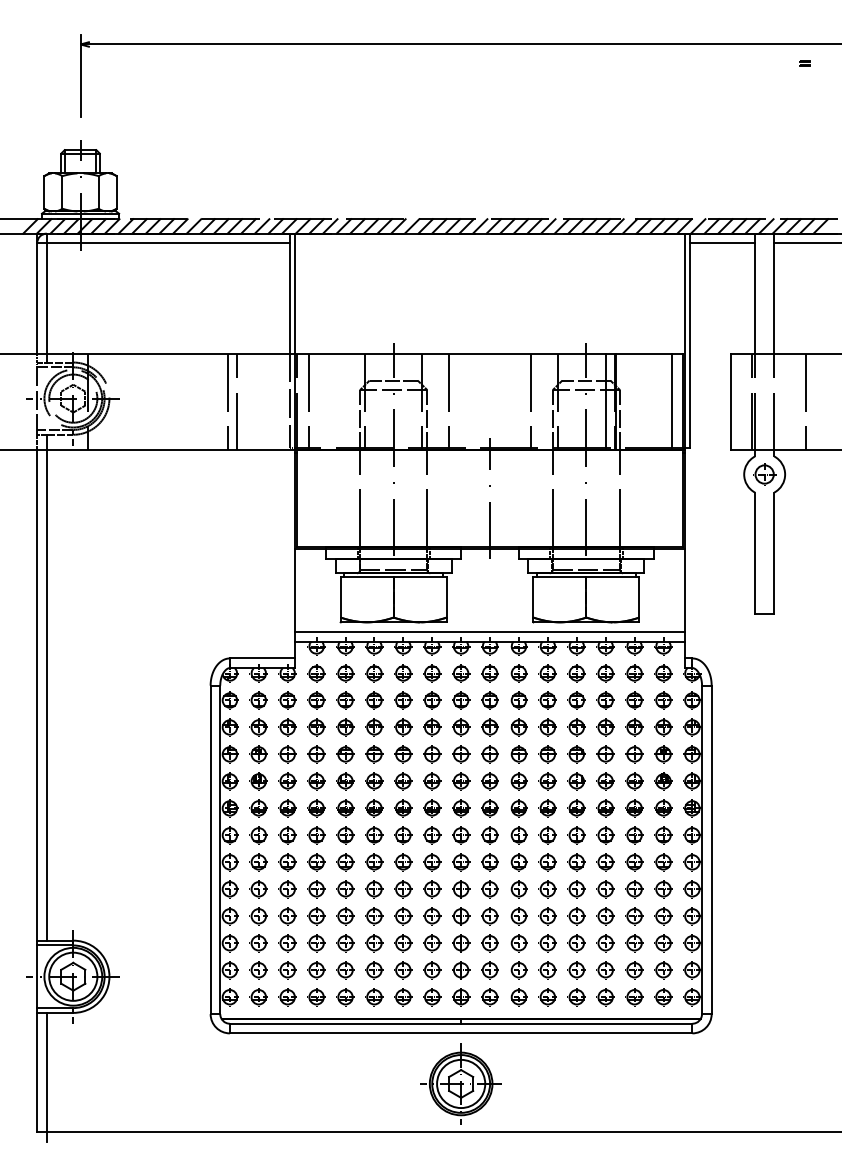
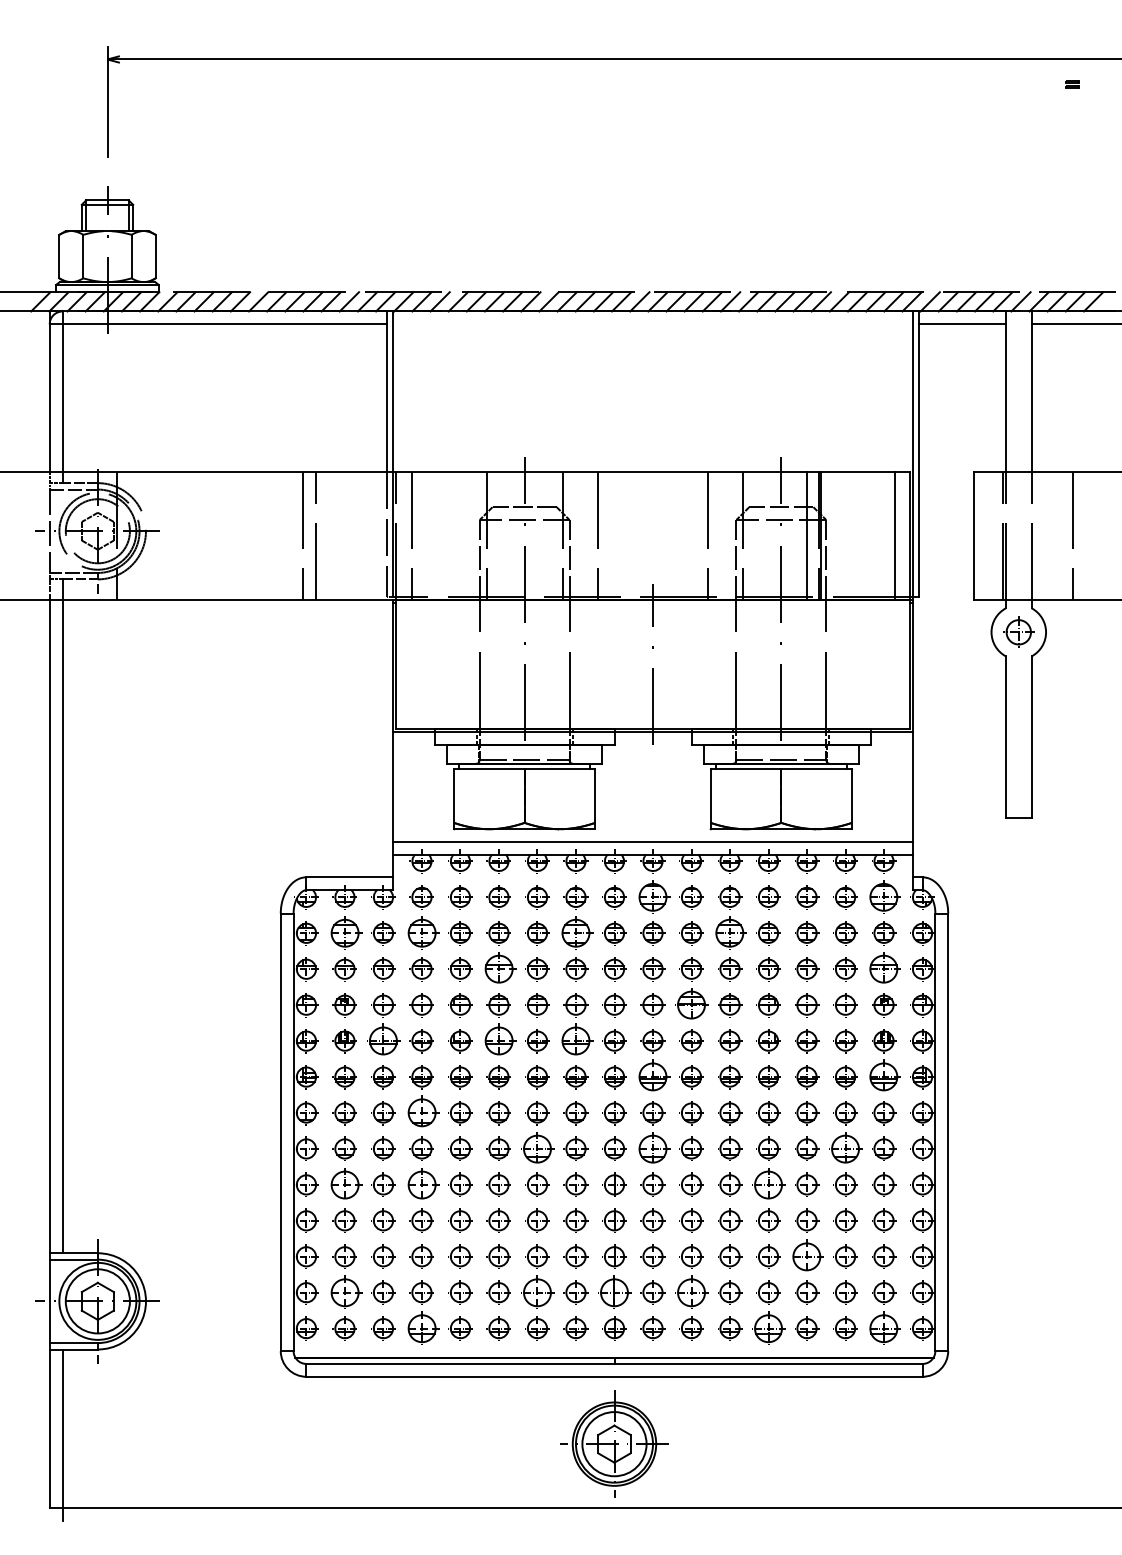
part: (489, 673) -> (652, 897), size x1.4
part: (663, 673) -> (884, 897), size x1.4
part: (258, 700) -> (344, 933), size x1.4
part: (316, 700) -> (421, 933), size x1.4
part: (431, 700) -> (575, 933), size x1.4
part: (548, 700) -> (730, 933), size x1.4
part: (374, 727) -> (498, 969), size x1.4
part: (663, 727) -> (884, 969), size x1.4
part: (518, 754) -> (691, 1005), size x1.4
part: (287, 781) -> (383, 1041), size x1.4
part: (374, 781) -> (498, 1041), size x1.4
part: (431, 781) -> (575, 1041), size x1.4
part: (489, 808) -> (652, 1077), size x1.4
part: (663, 808) -> (884, 1077), size x1.4
part: (316, 835) -> (421, 1113), size x1.4
part: (403, 862) -> (537, 1148), size x1.4
part: (489, 862) -> (652, 1148), size x1.4
part: (634, 862) -> (845, 1148), size x1.4
part: (258, 889) -> (344, 1184), size x1.4
part: (316, 889) -> (421, 1184), size x1.4
part: (576, 889) -> (768, 1184), size x1.4
part: (606, 943) -> (807, 1256), size x1.4
part: (258, 970) -> (344, 1292), size x1.4
part: (403, 970) -> (537, 1292), size x1.4
part: (461, 970) -> (614, 1292), size x1.4
part: (518, 970) -> (691, 1292), size x1.4
part: (316, 997) -> (421, 1328), size x1.4
part: (576, 997) -> (768, 1328), size x1.4
part: (663, 997) -> (884, 1328), size x1.4

